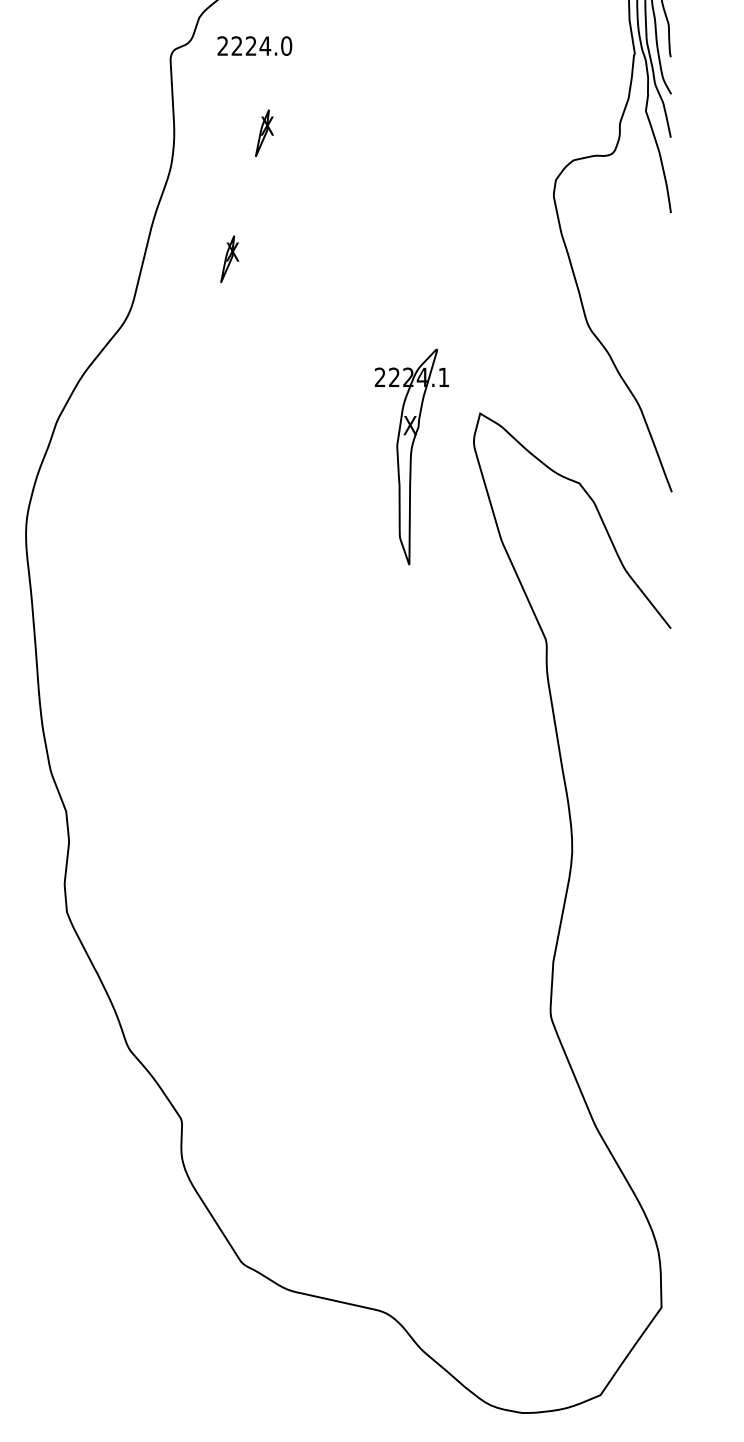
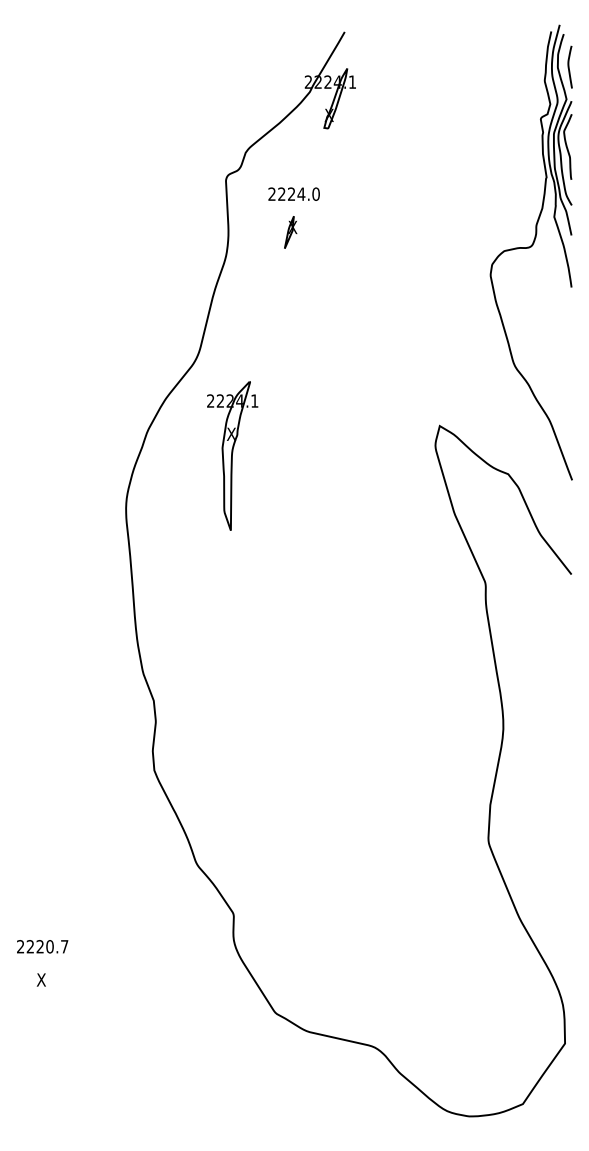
text: (253, 45) -> (293, 193), moved
part: (229, 259) -> (266, 319), removed
part: (411, 456) -> (232, 455), moved

